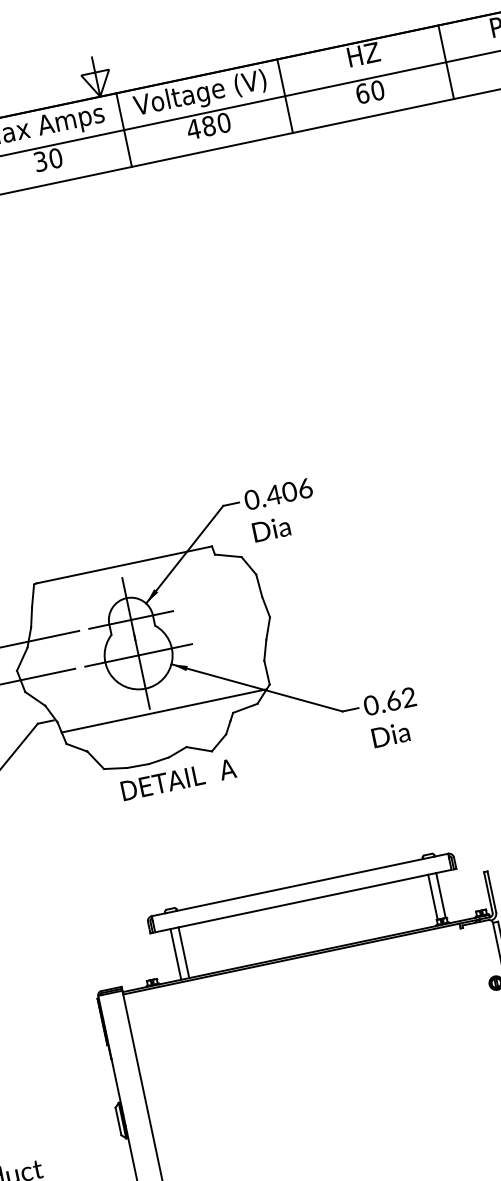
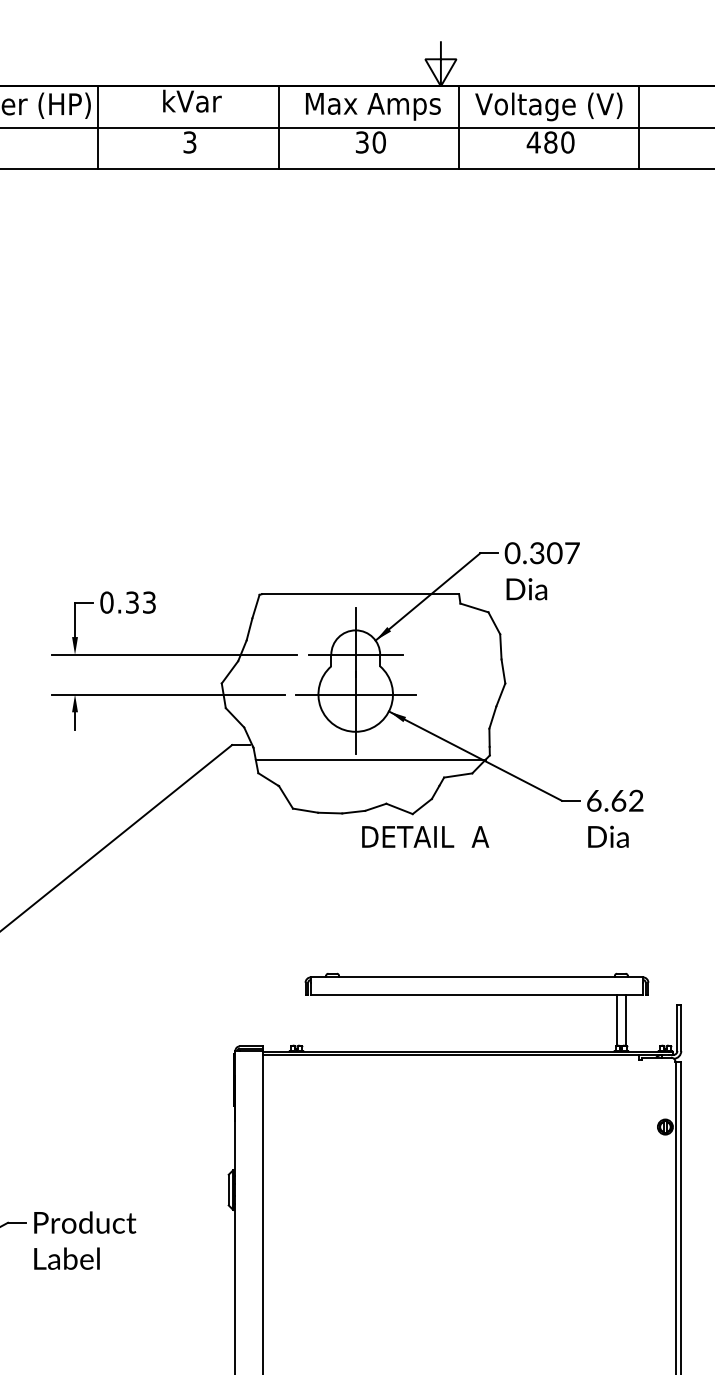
text: (289, 492) -> (554, 553), 0.406 -> 0.307
text: (370, 705) -> (593, 800), 0.62 -> 6.62
text: (178, 779) -> (425, 836), moved
line: (184, 952) -> (337, 1023), removed
line: (176, 954) -> (328, 1023), removed

